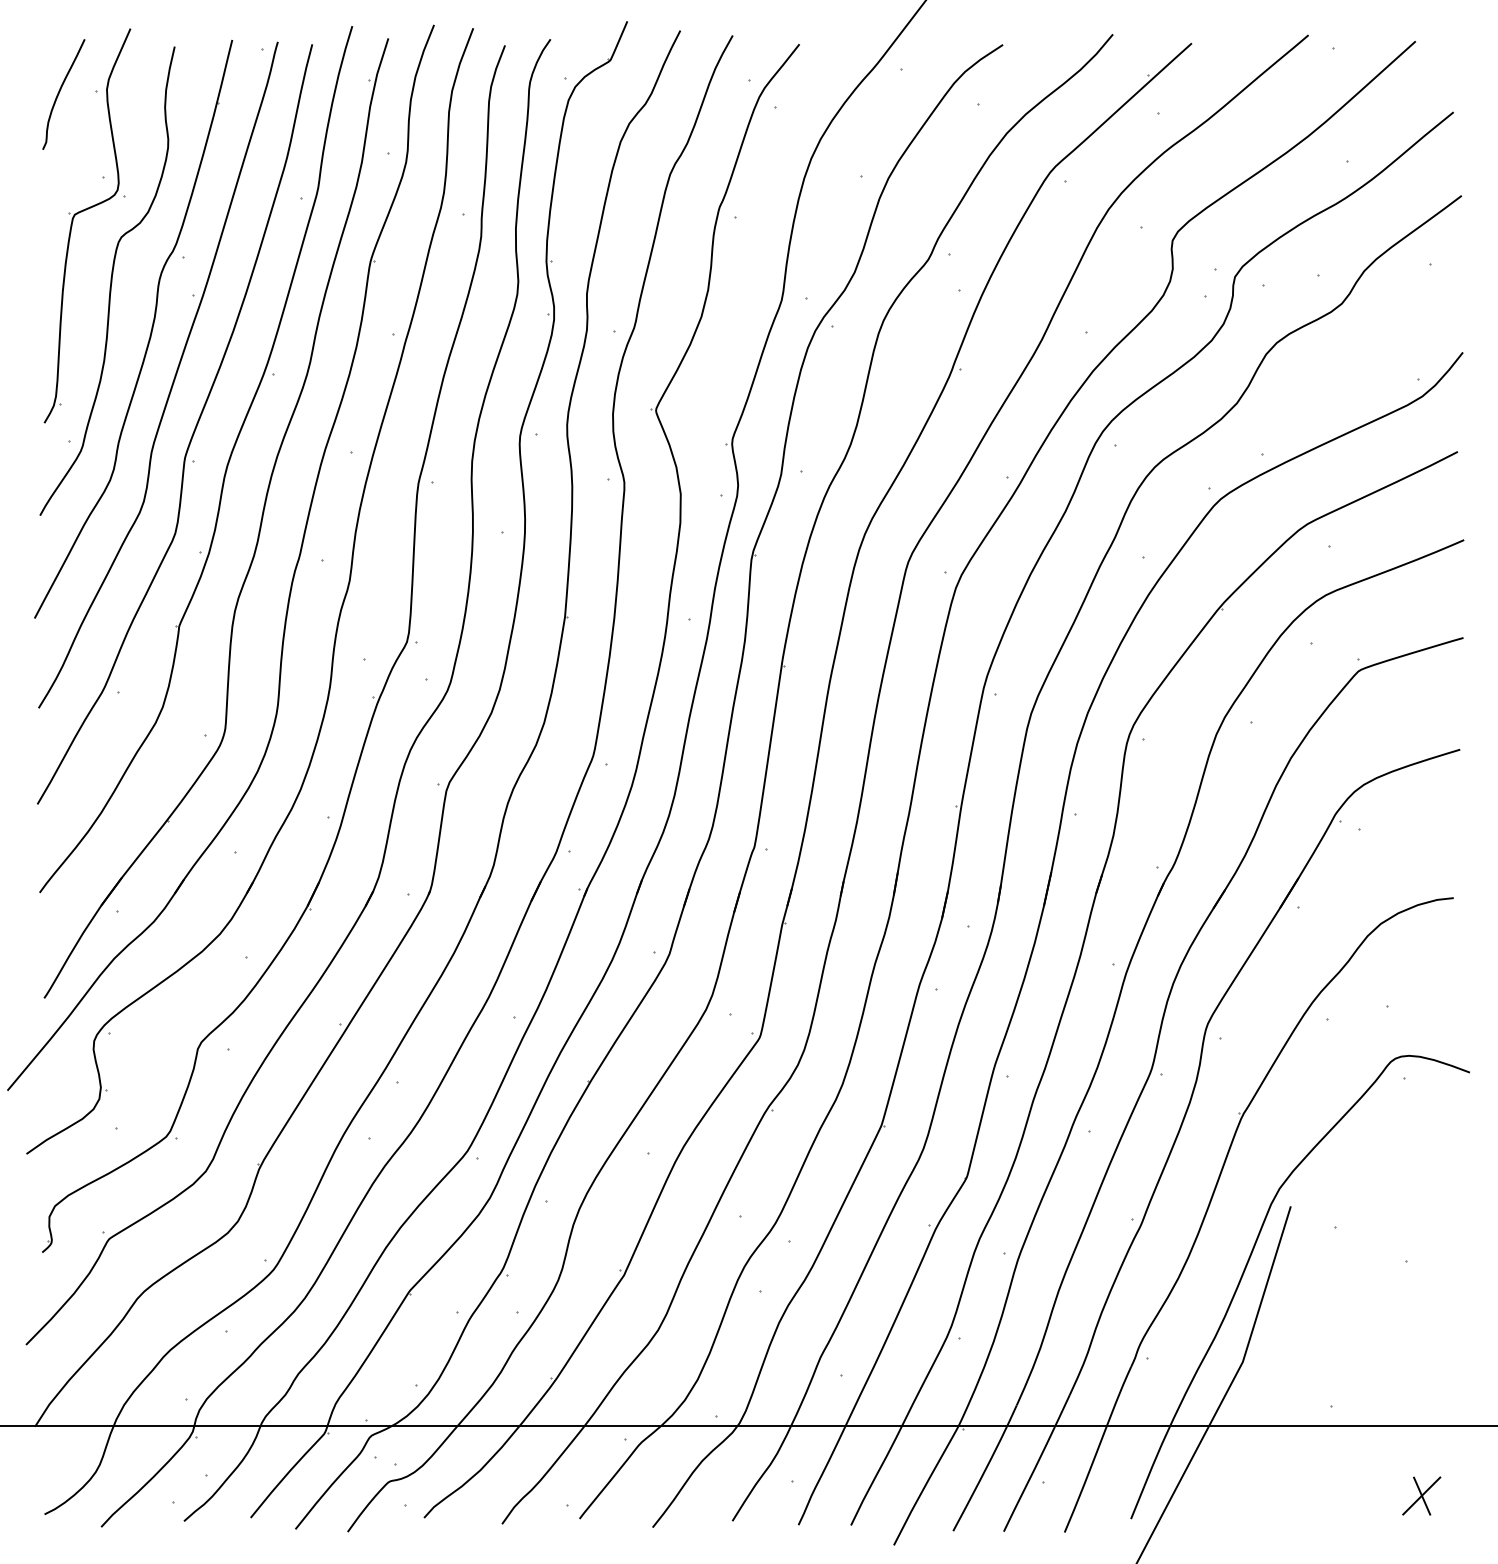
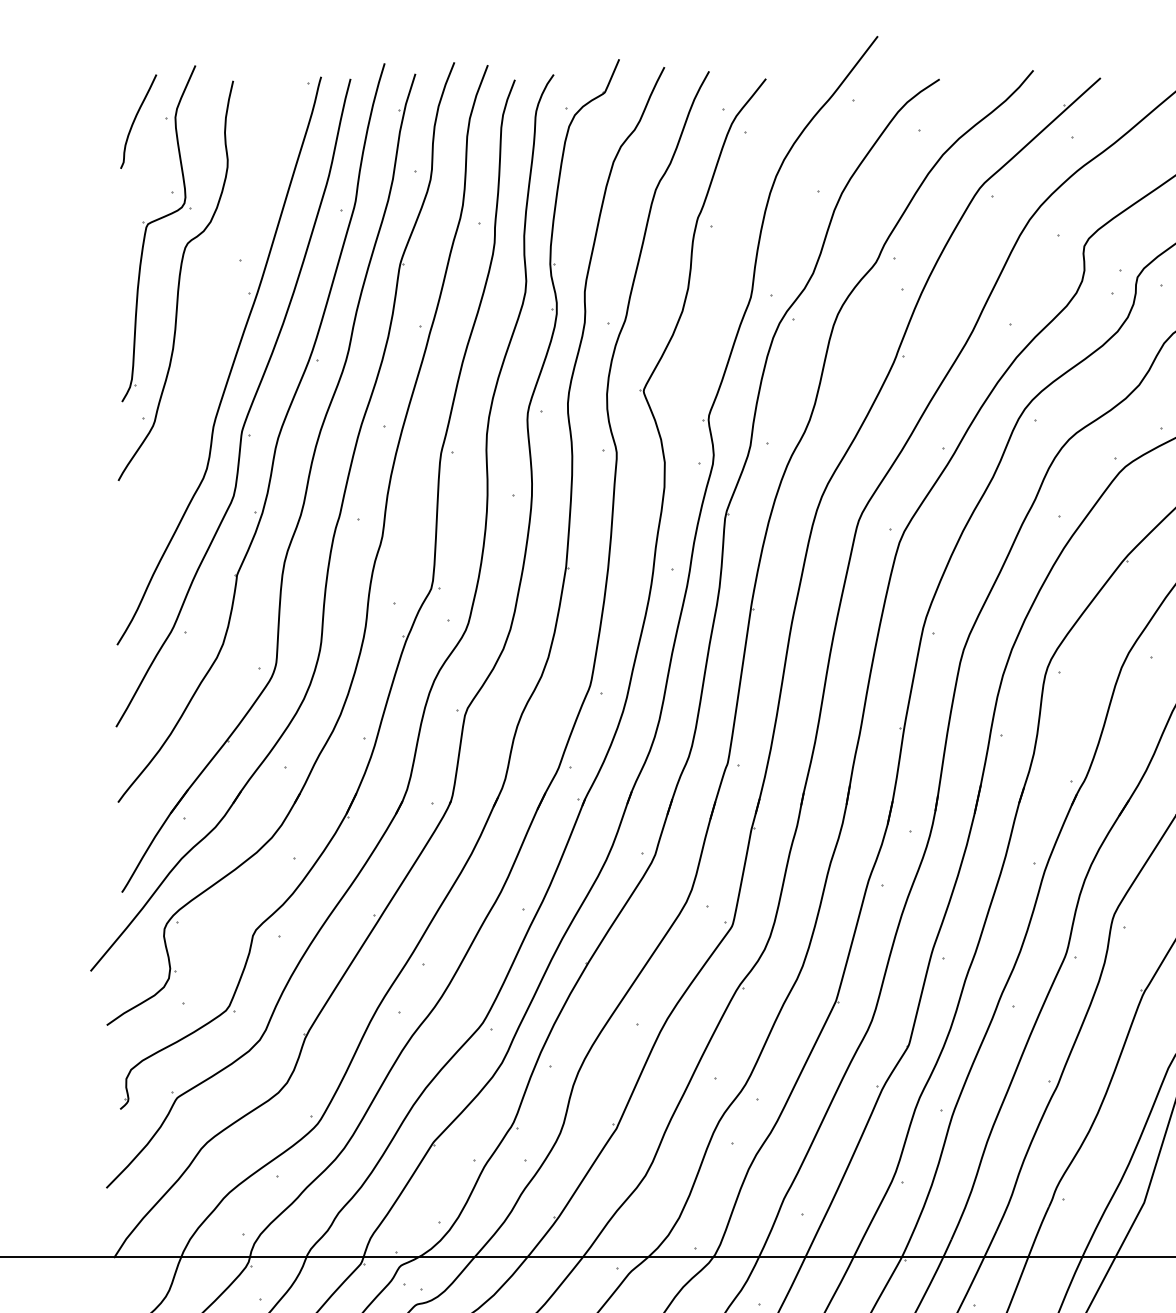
part: (150, 331) -> (212, 323), removed

